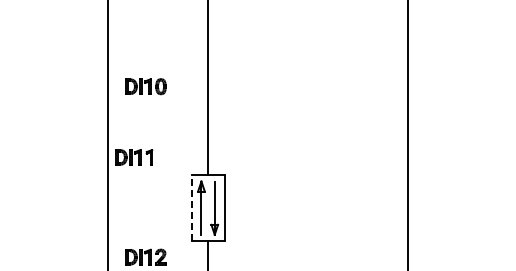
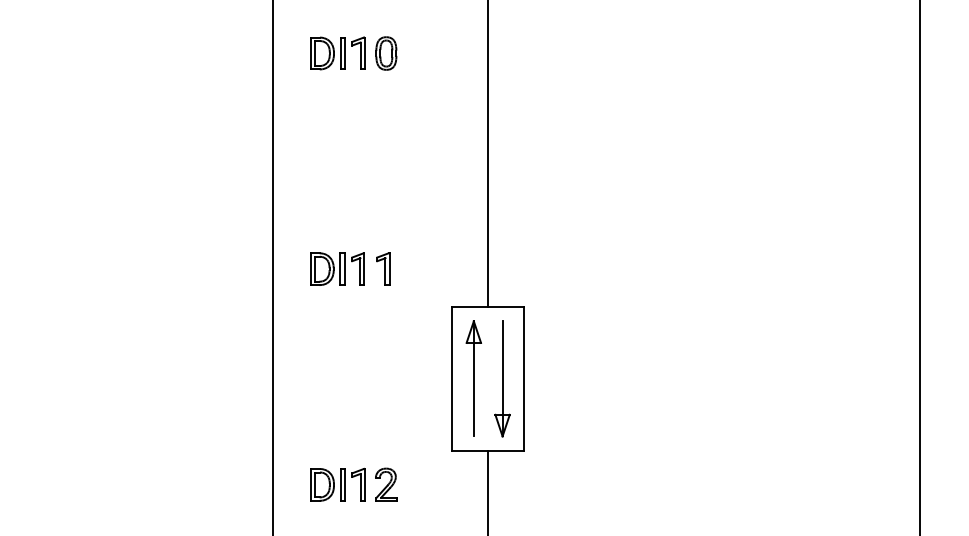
part: (145, 86) -> (352, 53), moved
part: (134, 157) -> (350, 269), moved
line: (191, 207) -> (452, 377), dashed -> solid

